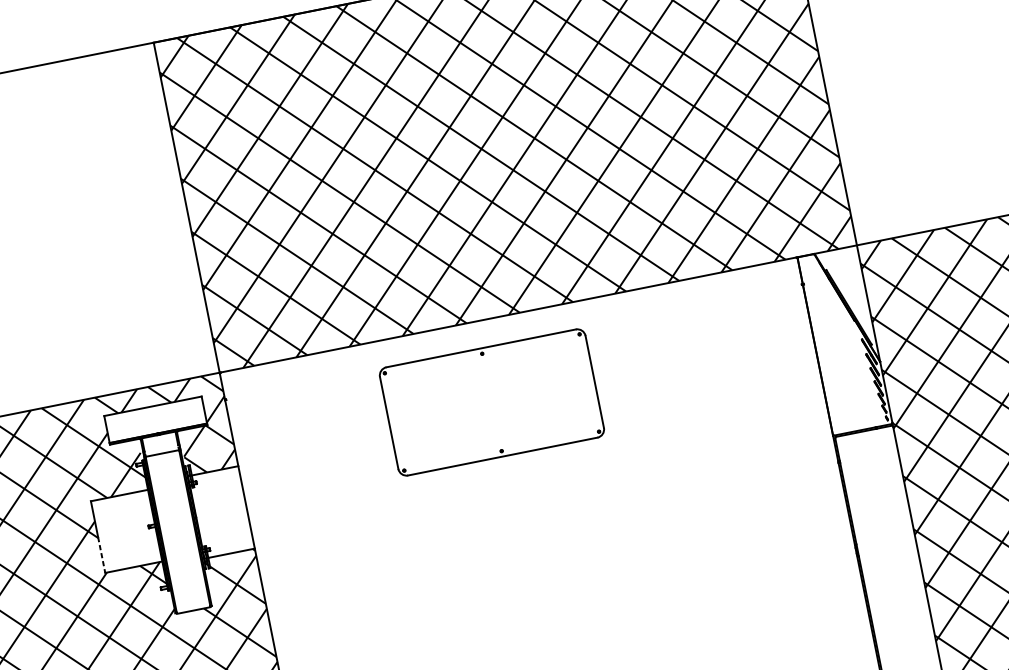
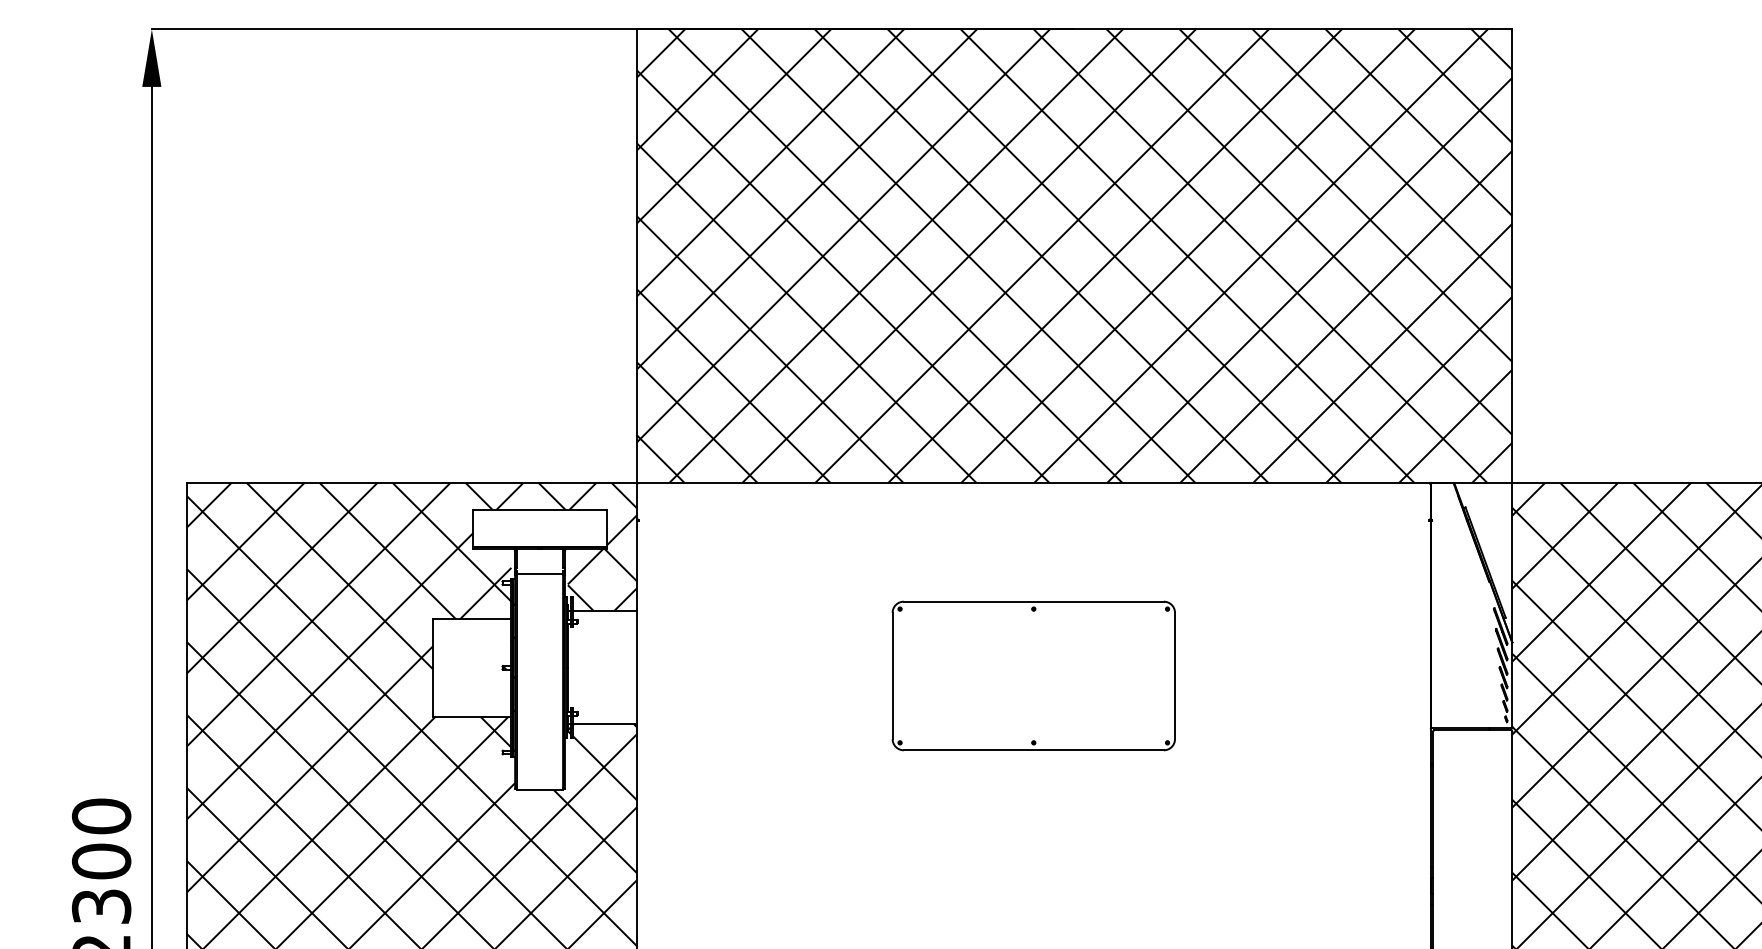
part: (491, 402) -> (1033, 675), moved
line: (102, 554) -> (433, 692), dashed -> solid

